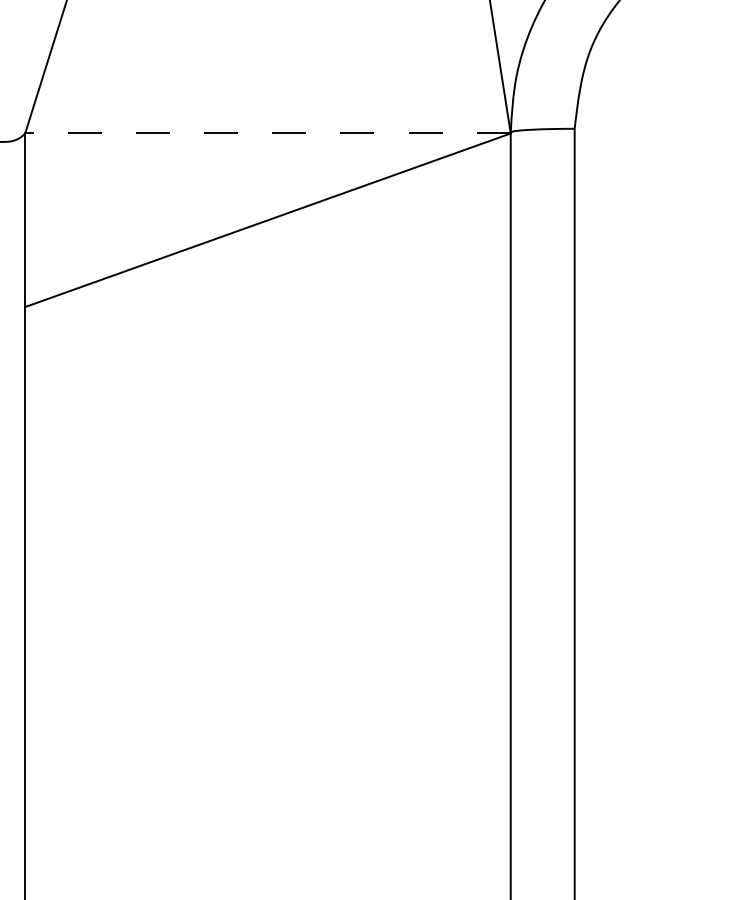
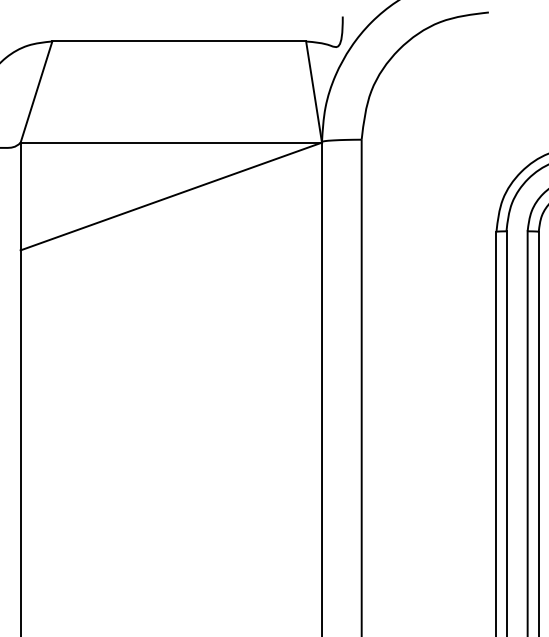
line: (268, 133) -> (171, 142), dashed -> solid

